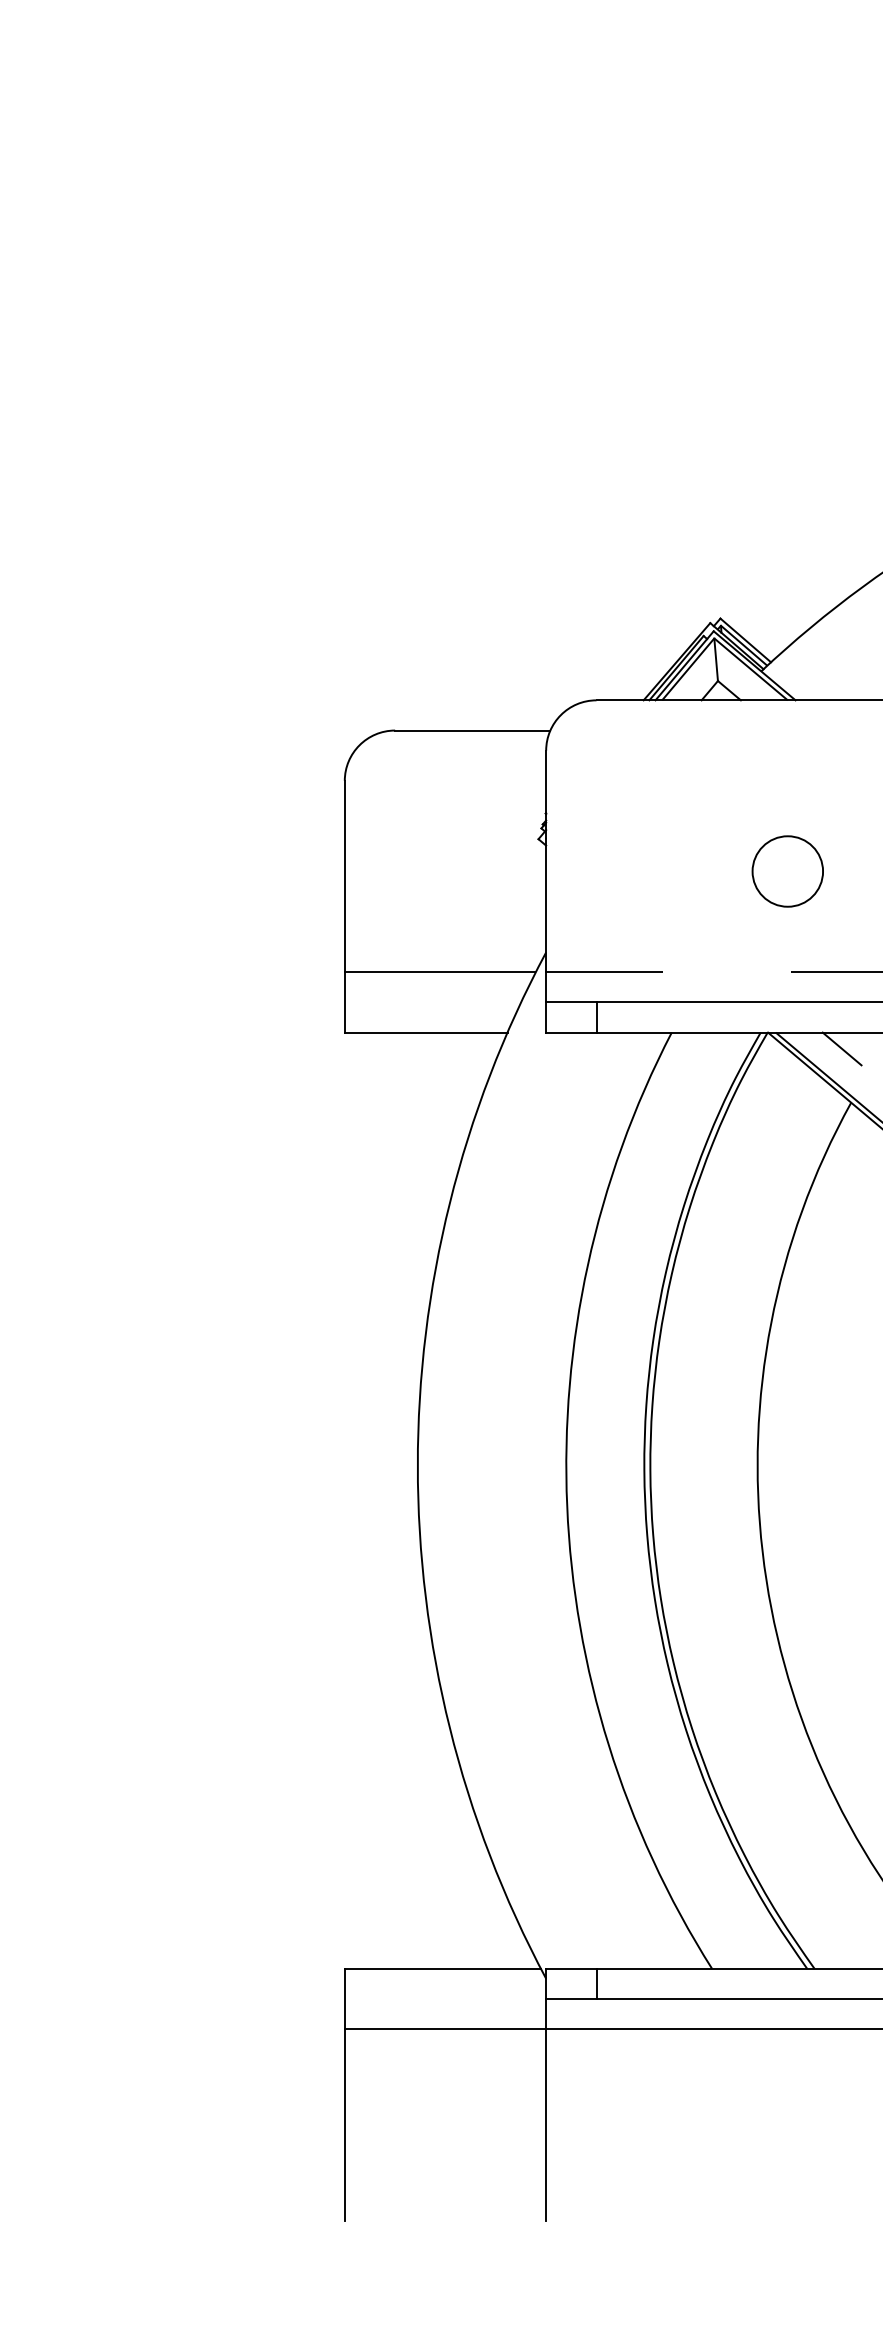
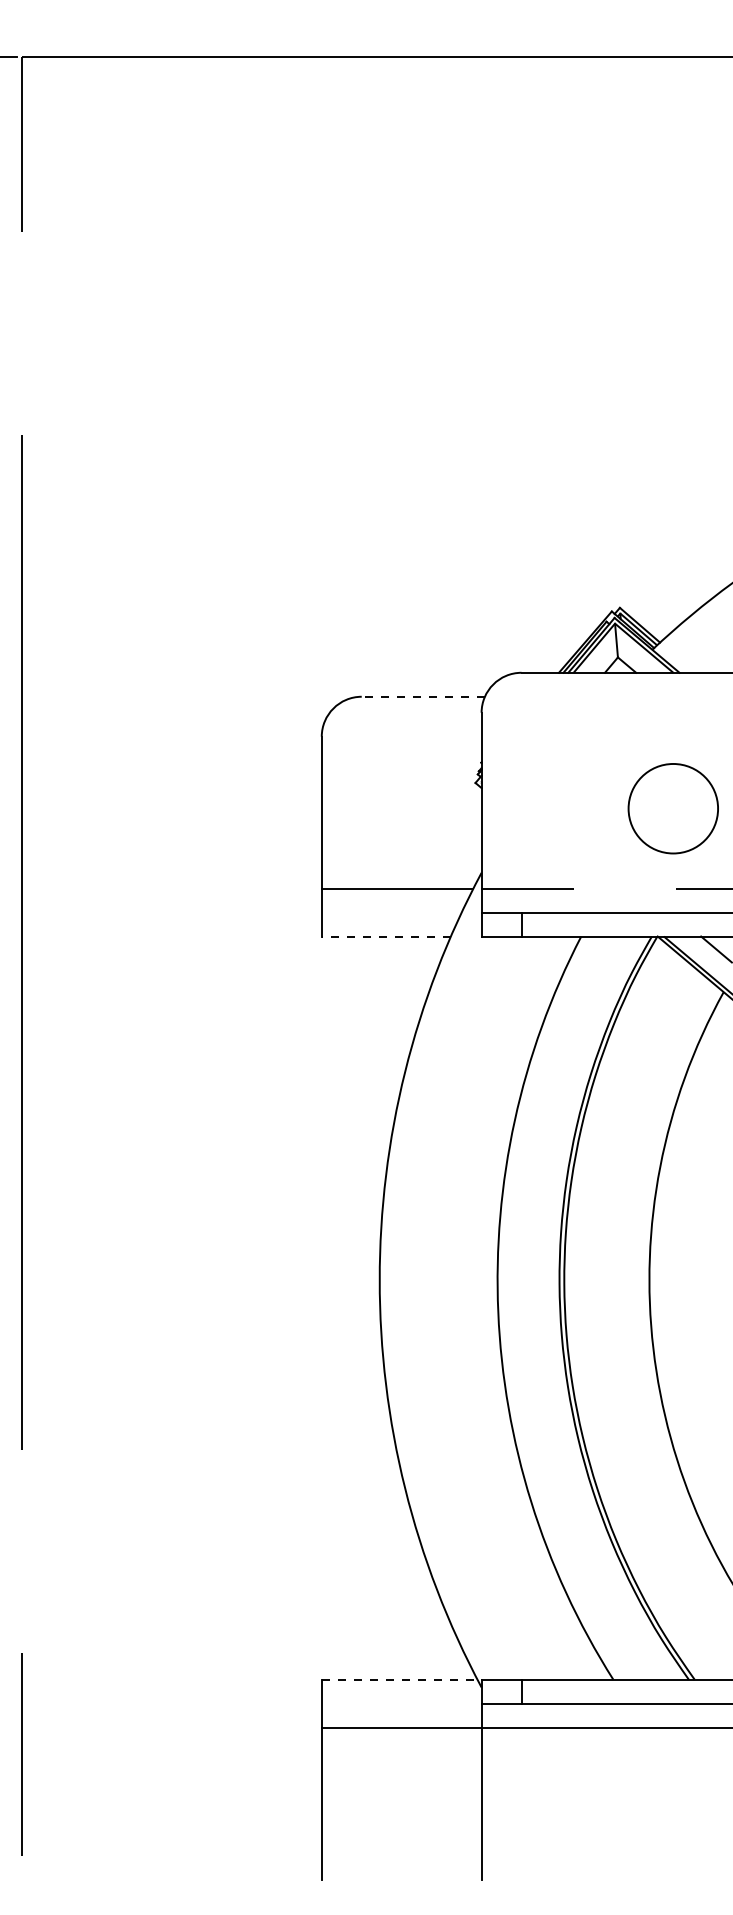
line: (472, 730) -> (423, 696), solid -> dashed
circle: (787, 871) -> (673, 808), size x1.6
line: (426, 1032) -> (386, 936), solid -> dashed
line: (442, 1968) -> (399, 1679), solid -> dashed

